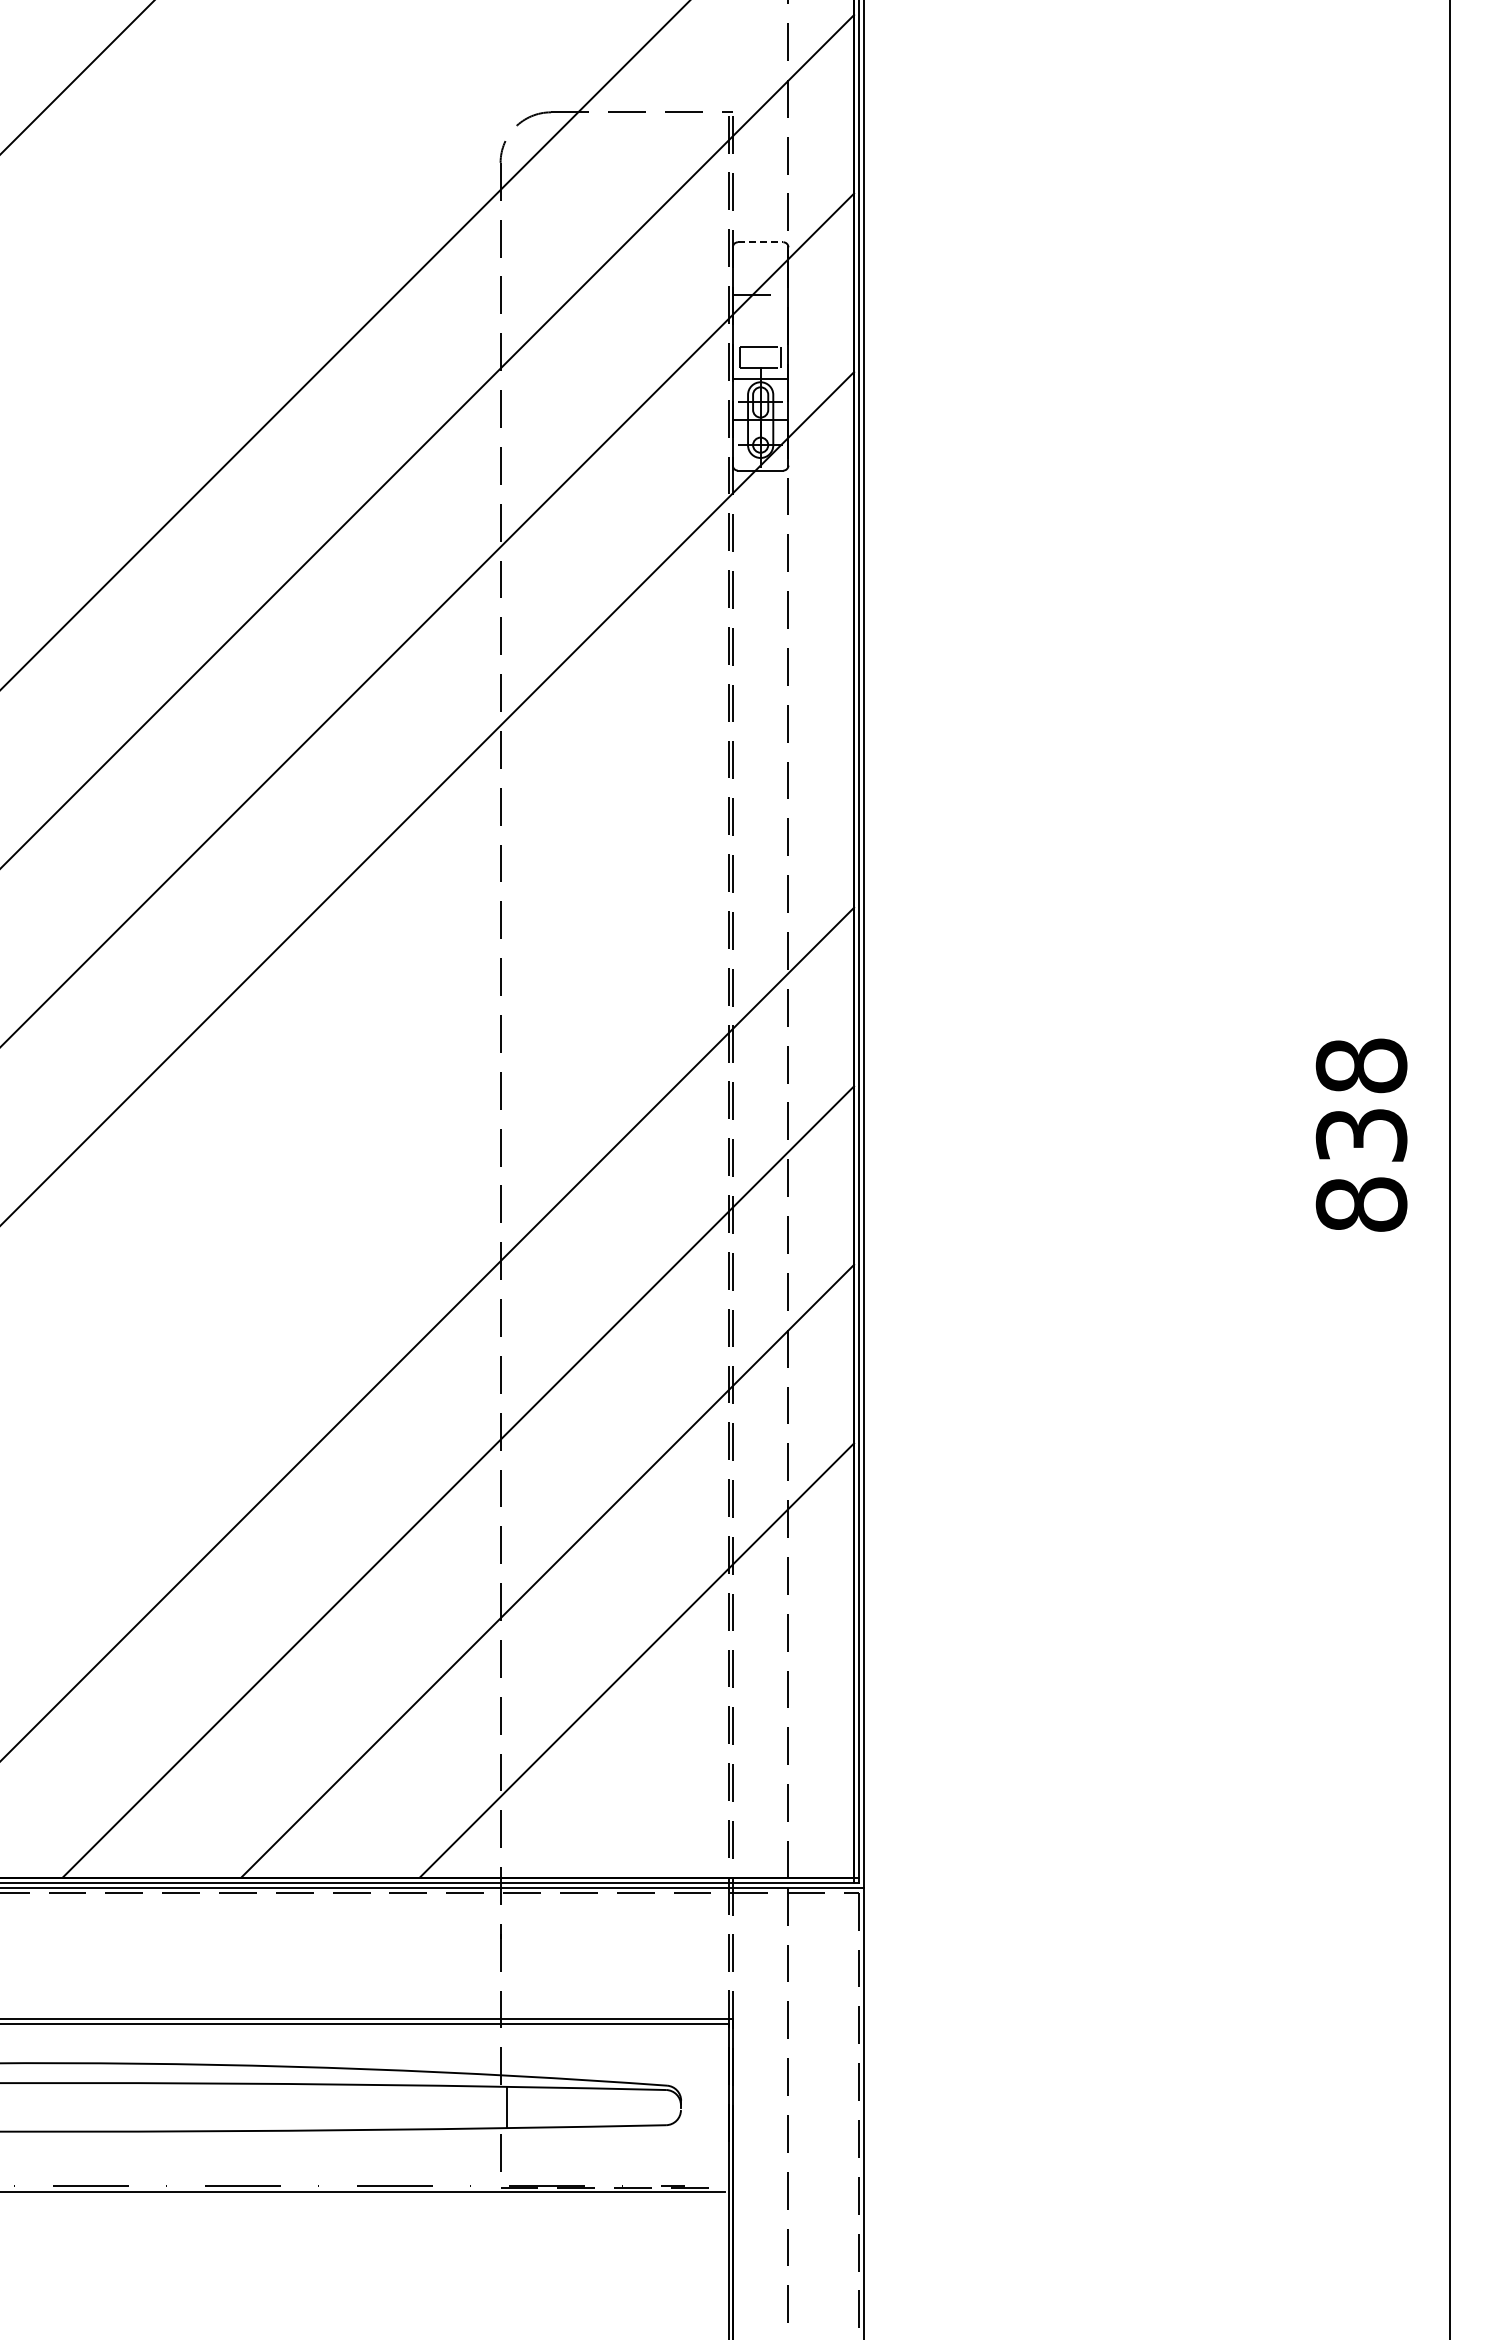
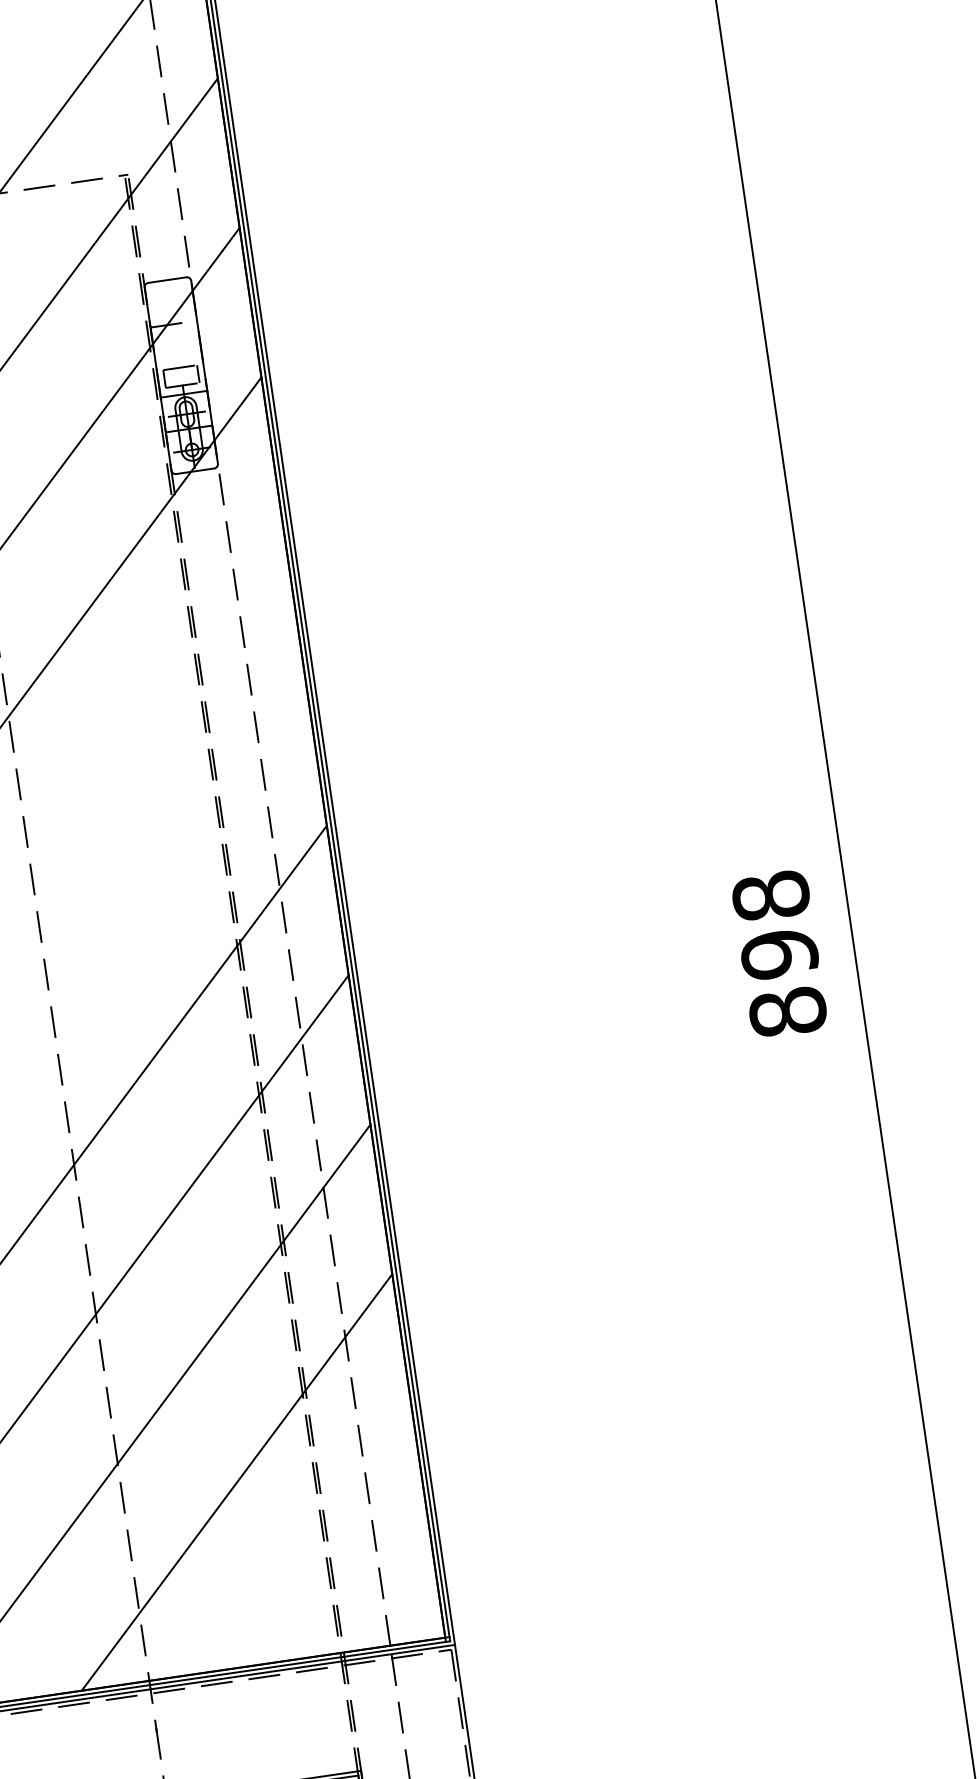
line: (760, 242) -> (167, 280), dashed -> solid
text: (1361, 1135) -> (779, 954), 838 -> 898

